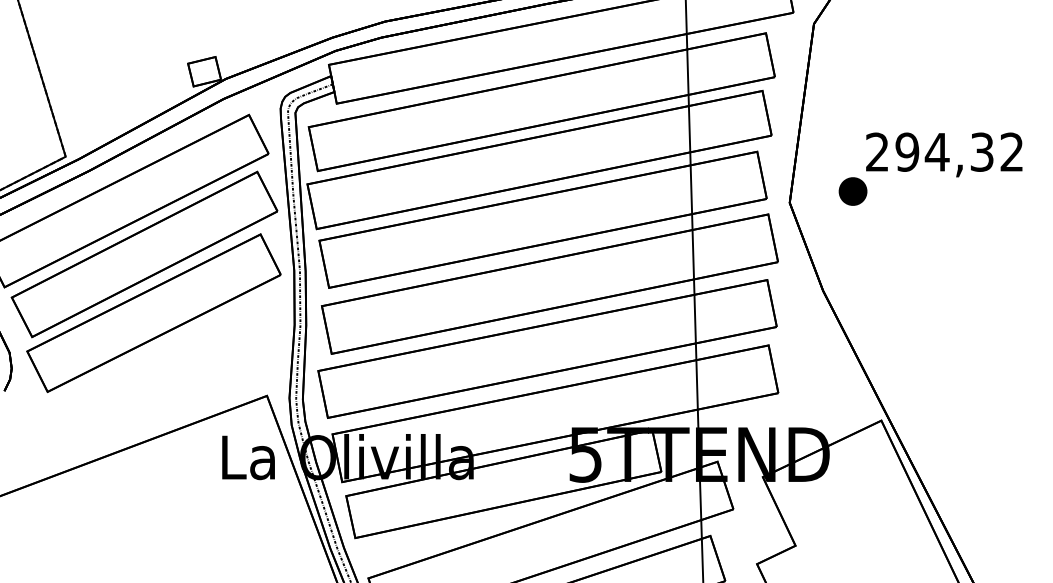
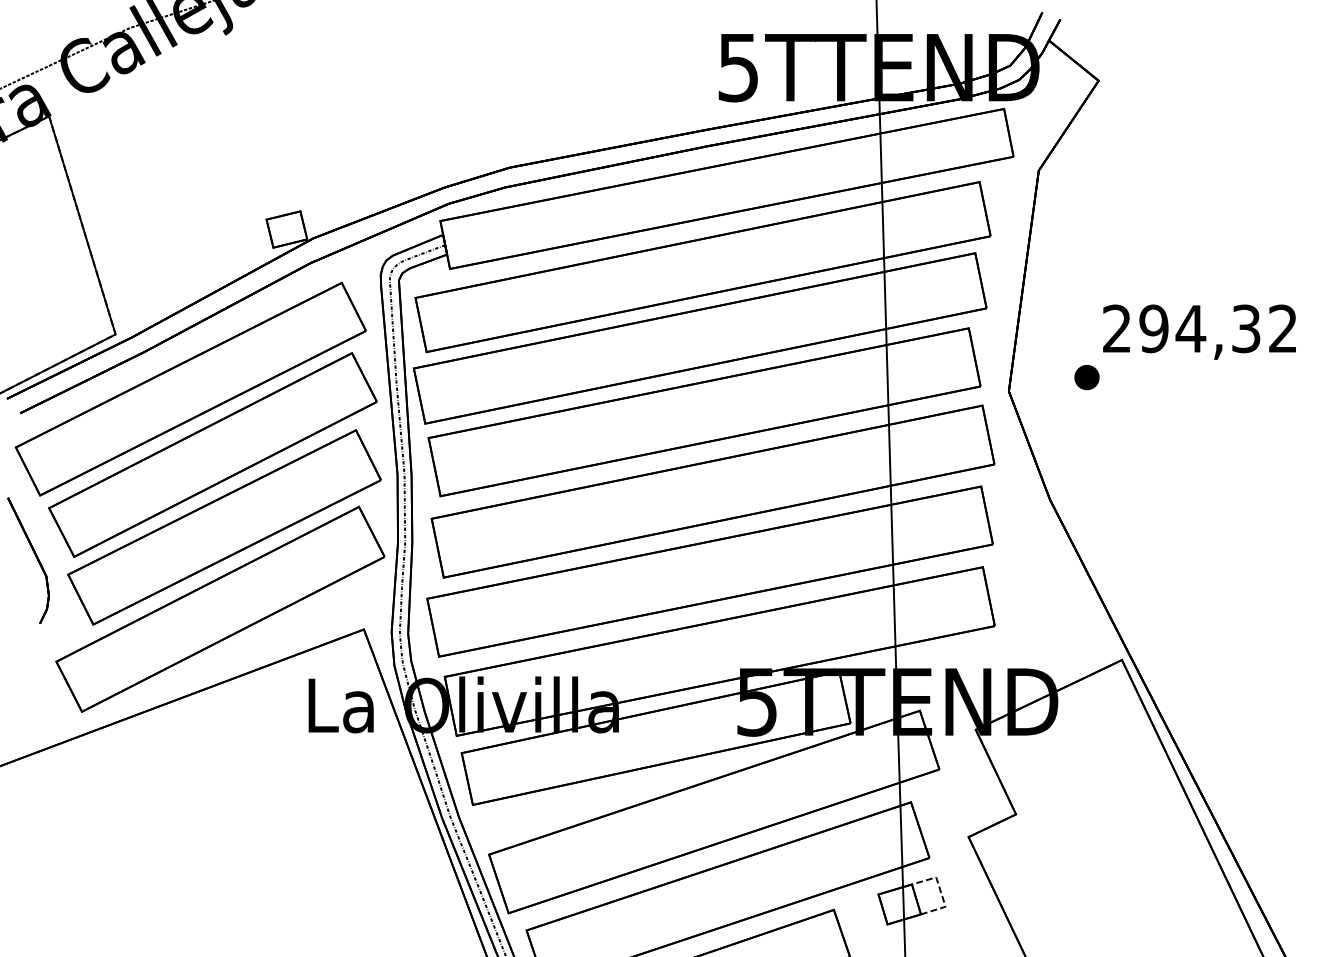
part: (852, 191) -> (1086, 377), size x0.71
part: (150, 378) -> (220, 608), added

